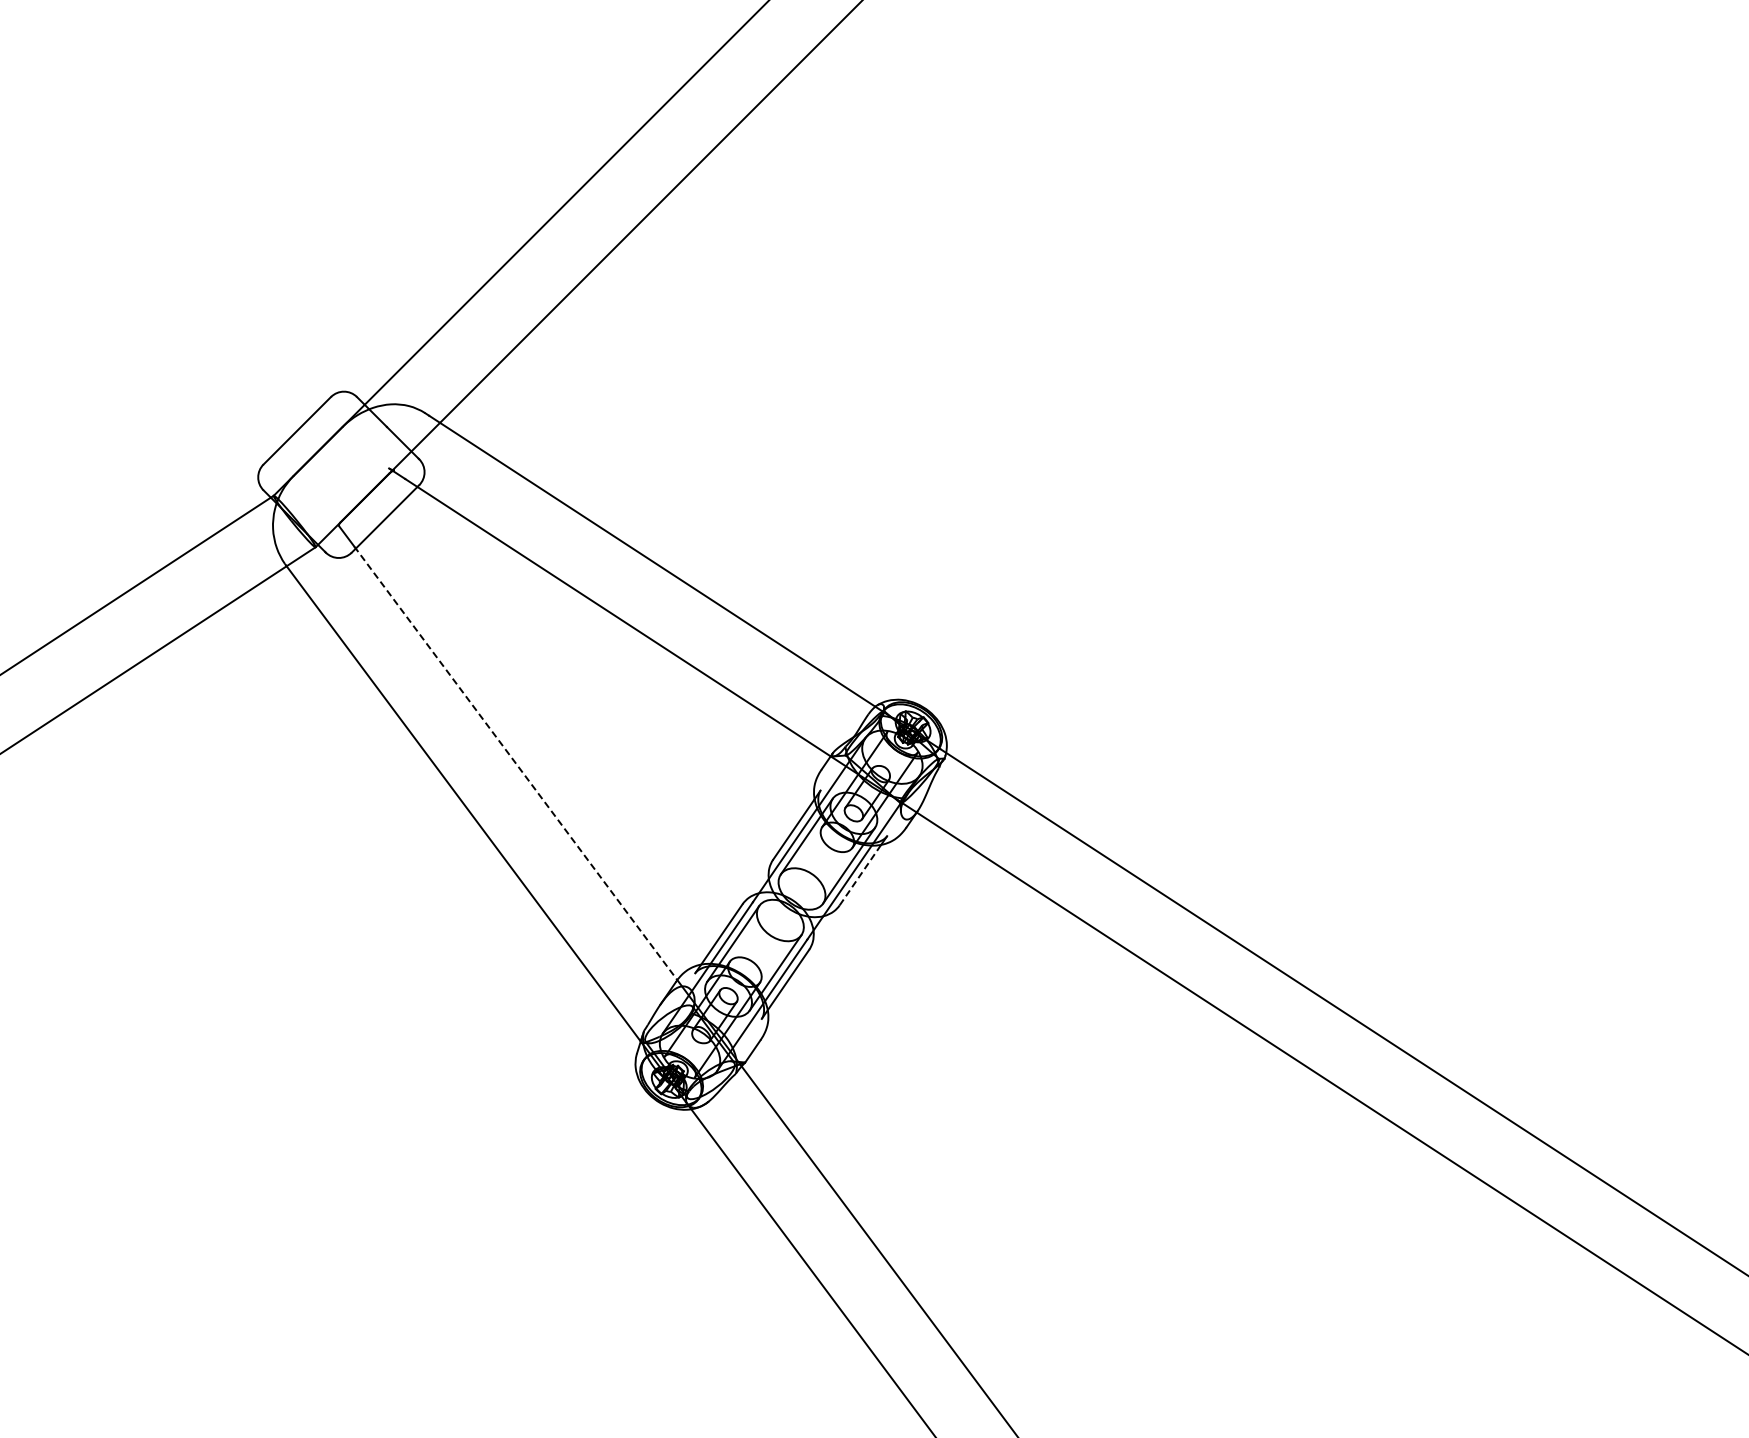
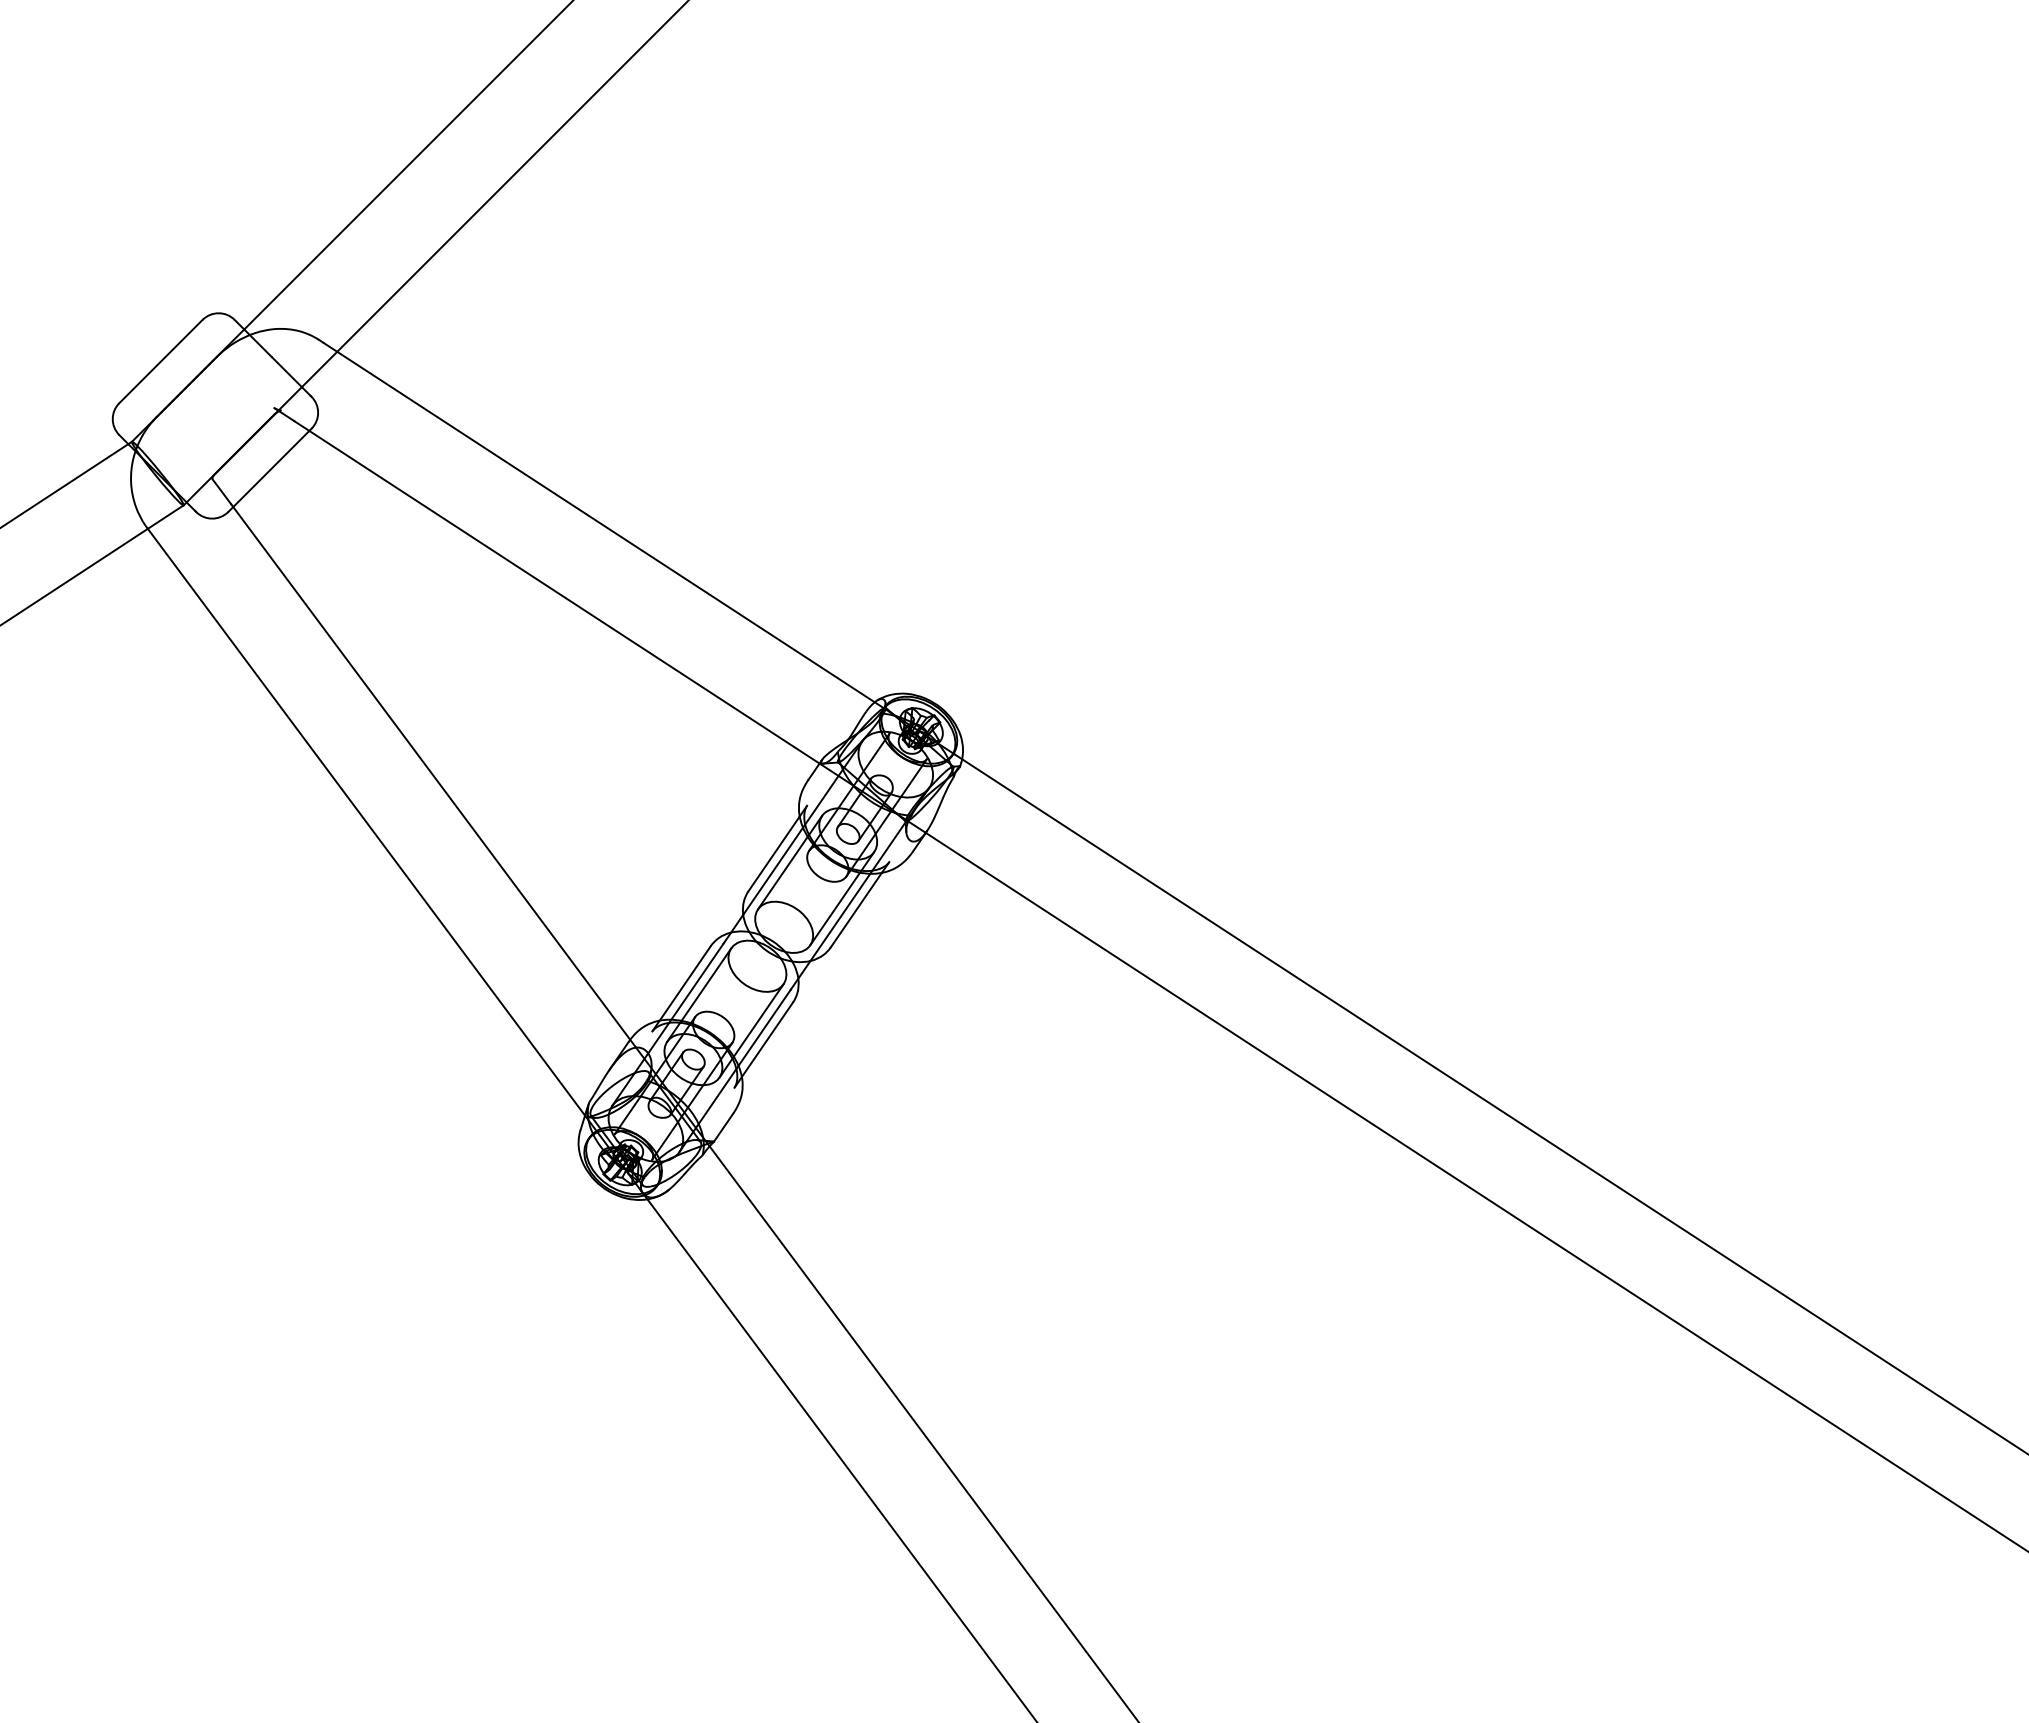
line: (516, 763) -> (431, 772), dashed -> solid
line: (860, 875) -> (856, 910), dashed -> solid

